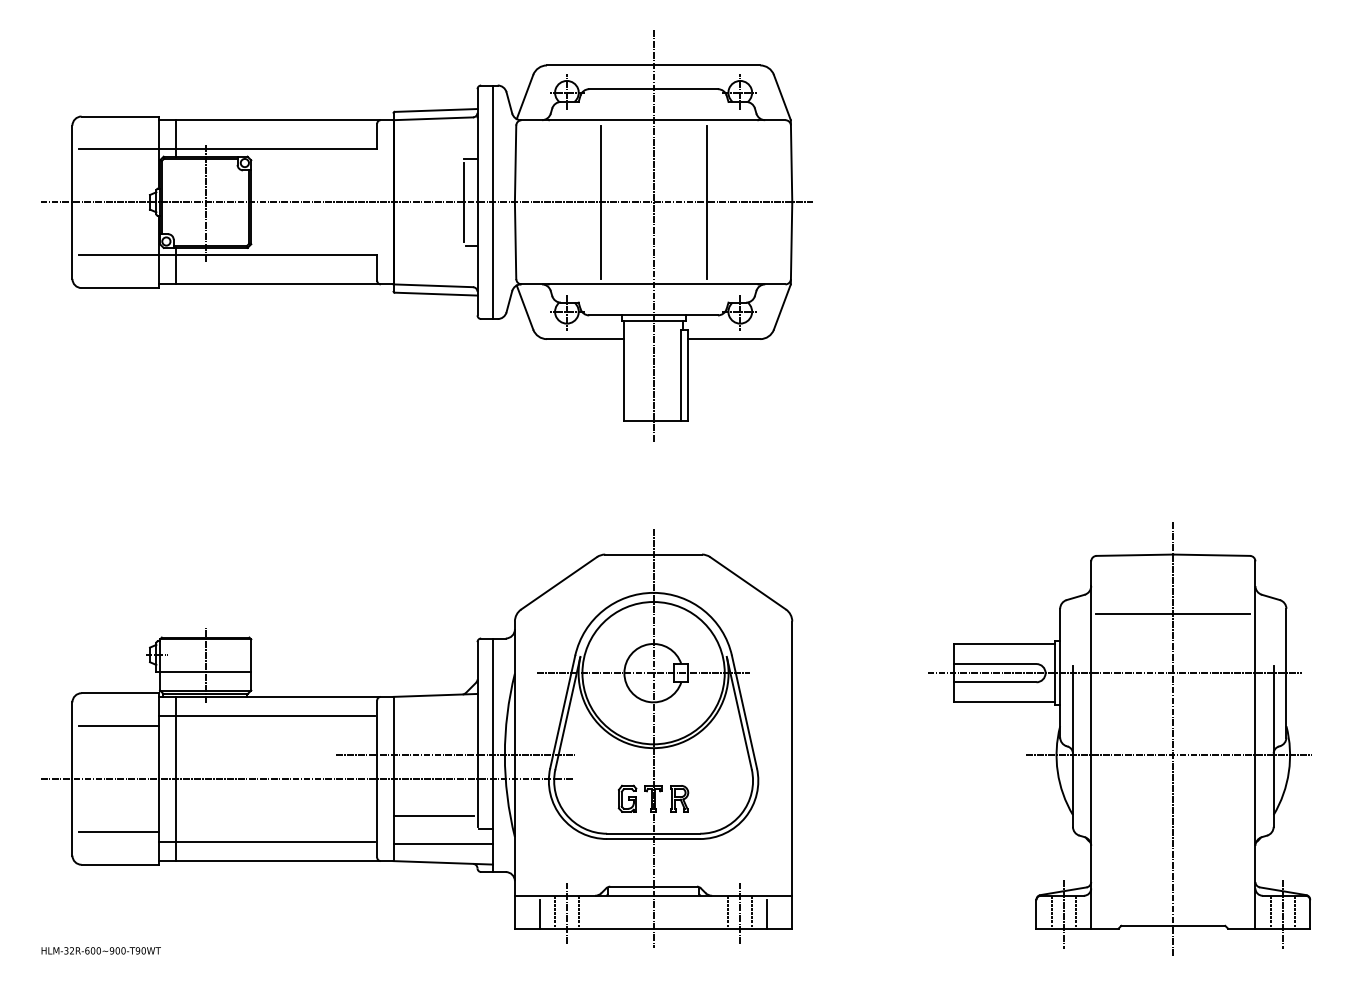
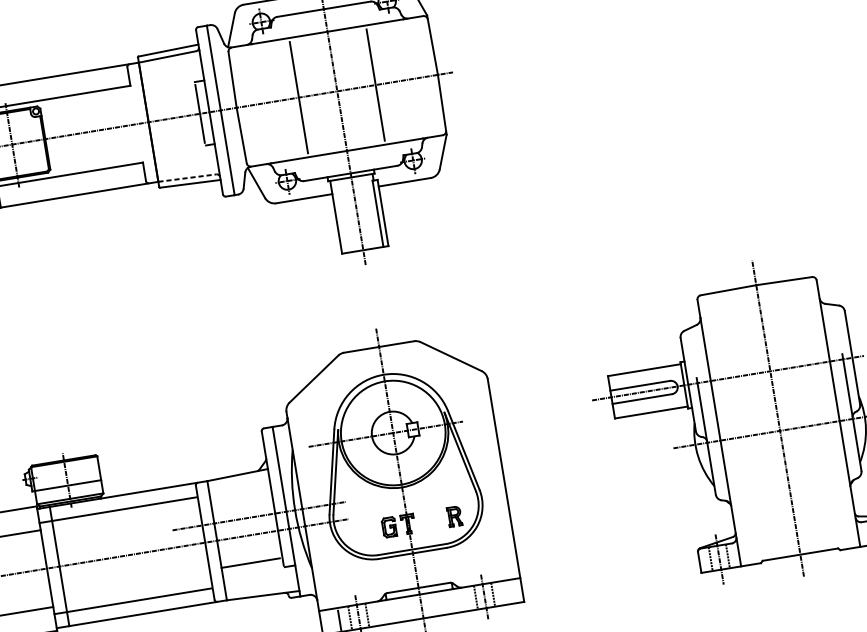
line: (433, 285) -> (187, 177), solid -> dashed
line: (1172, 613) -> (762, 328), removed
part: (679, 798) -> (454, 516), moved
line: (443, 843) -> (261, 581), removed
line: (766, 913) -> (503, 594), removed

